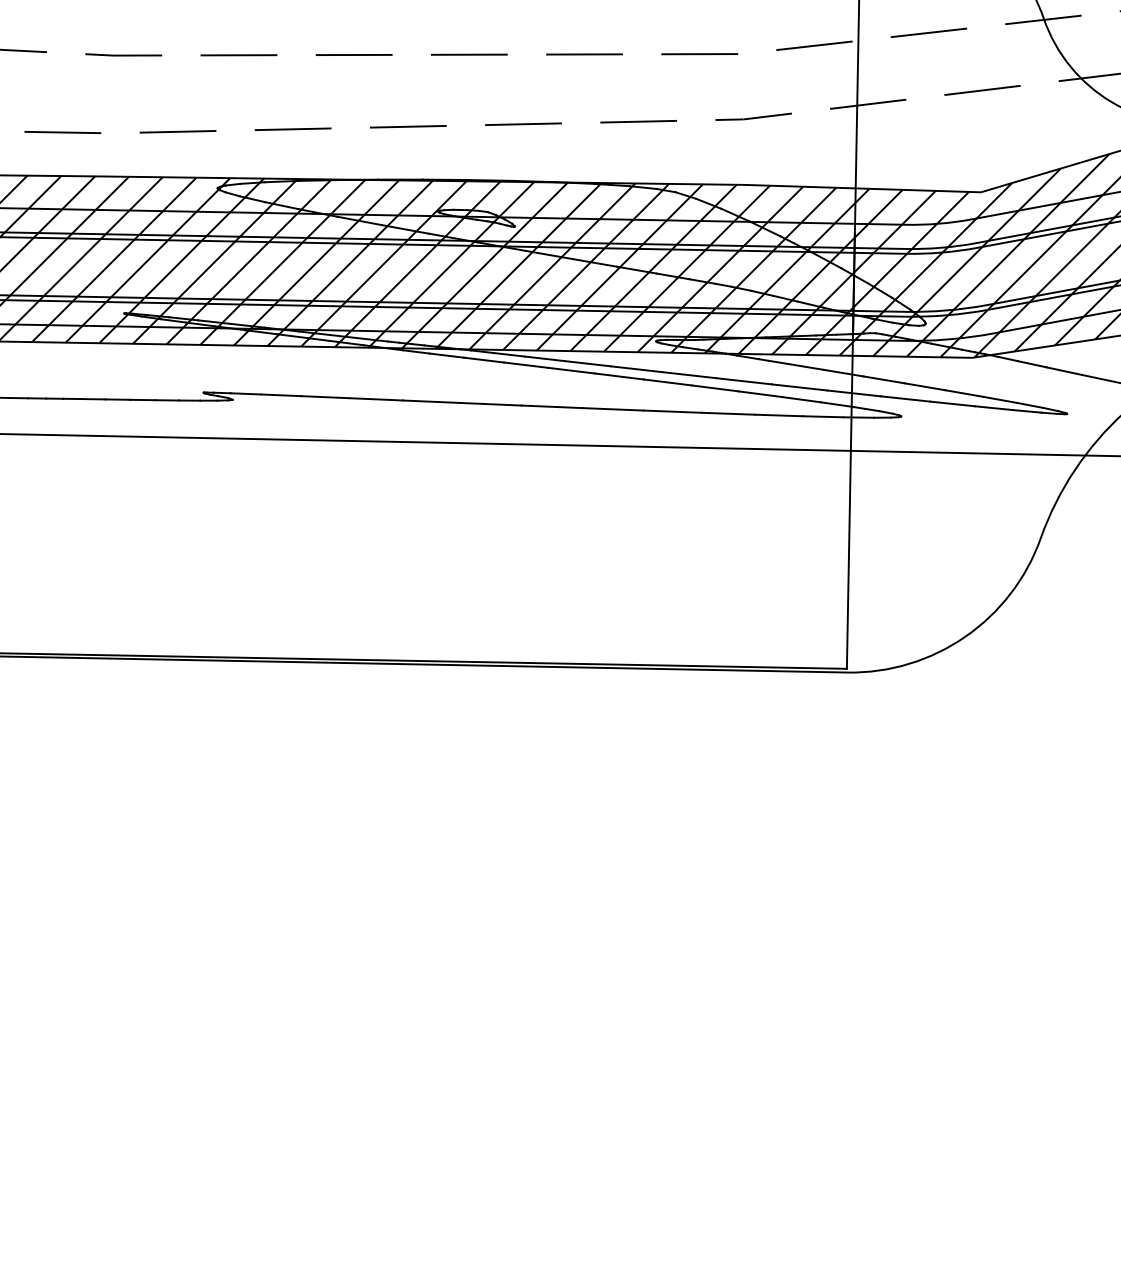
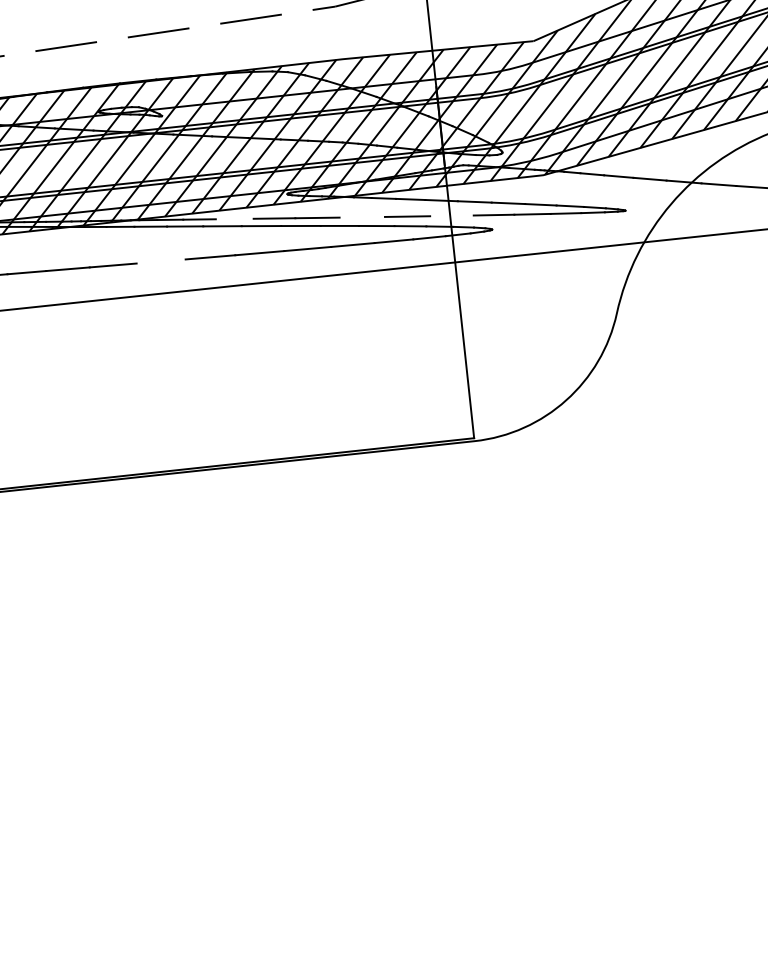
line: (587, 363) -> (234, 218), removed
line: (743, 381) -> (361, 217), removed
line: (853, 393) -> (451, 216), removed
line: (491, 404) -> (161, 261), removed

